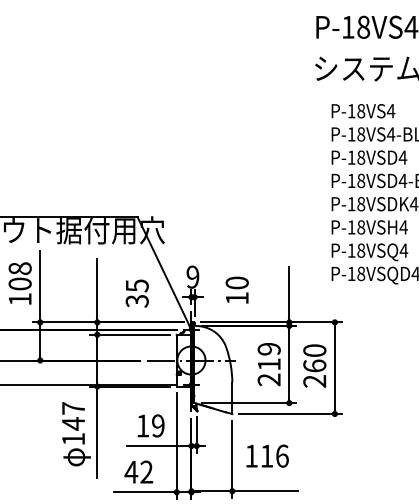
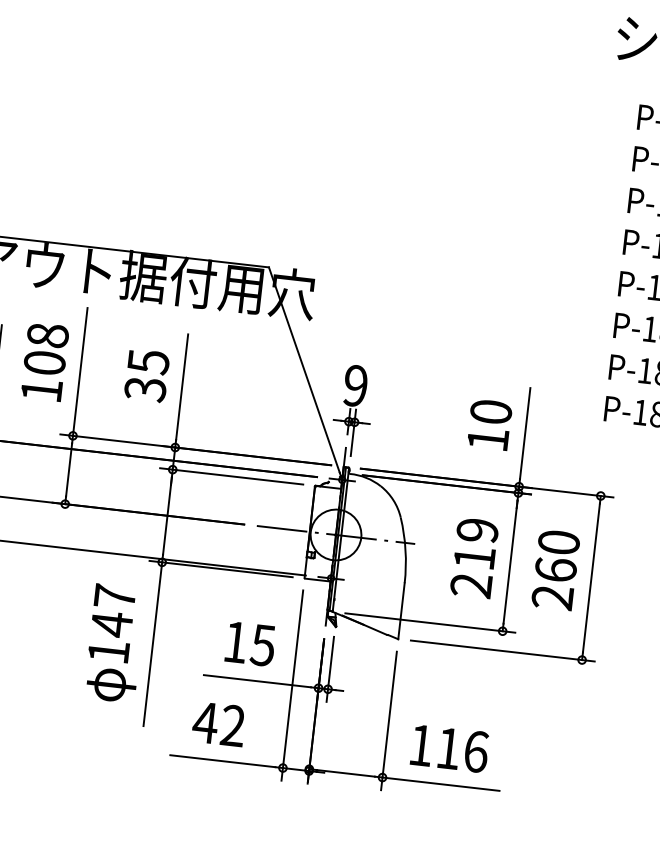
text: (236, 289) -> (488, 423), moved
text: (136, 293) -> (145, 375), moved
text: (157, 425) -> (261, 644), 19 -> 15
text: (267, 455) -> (449, 747), moved

